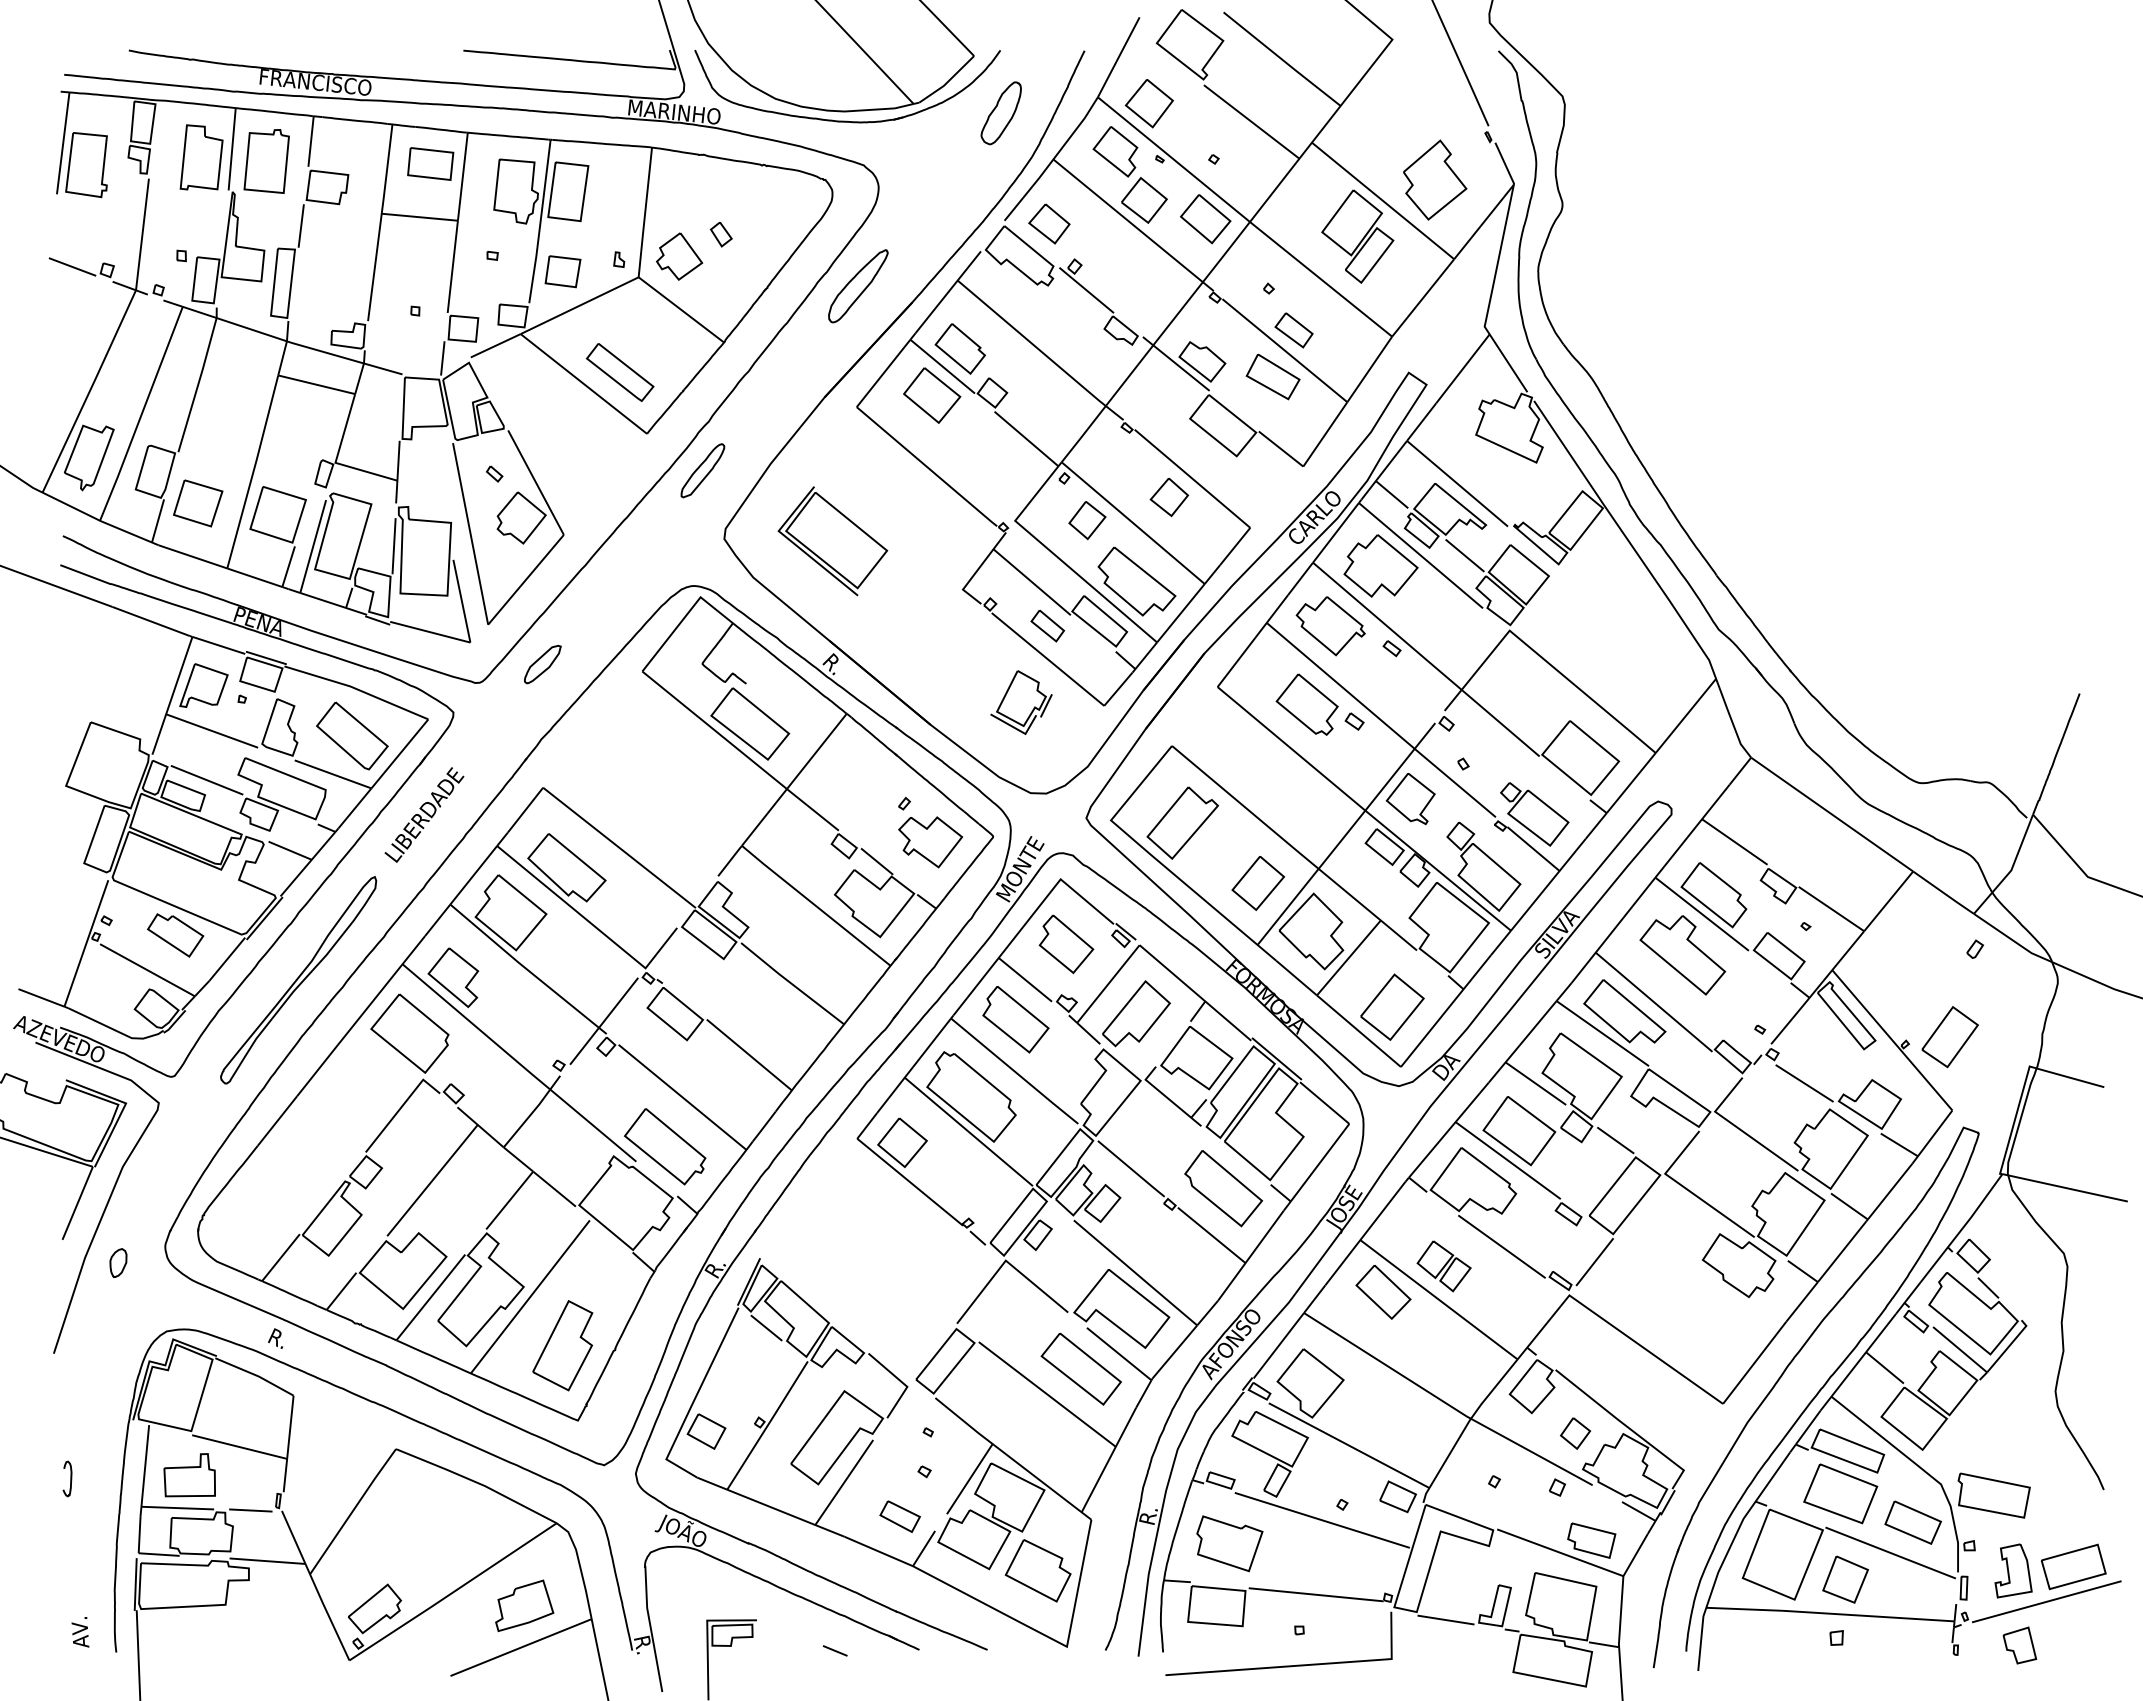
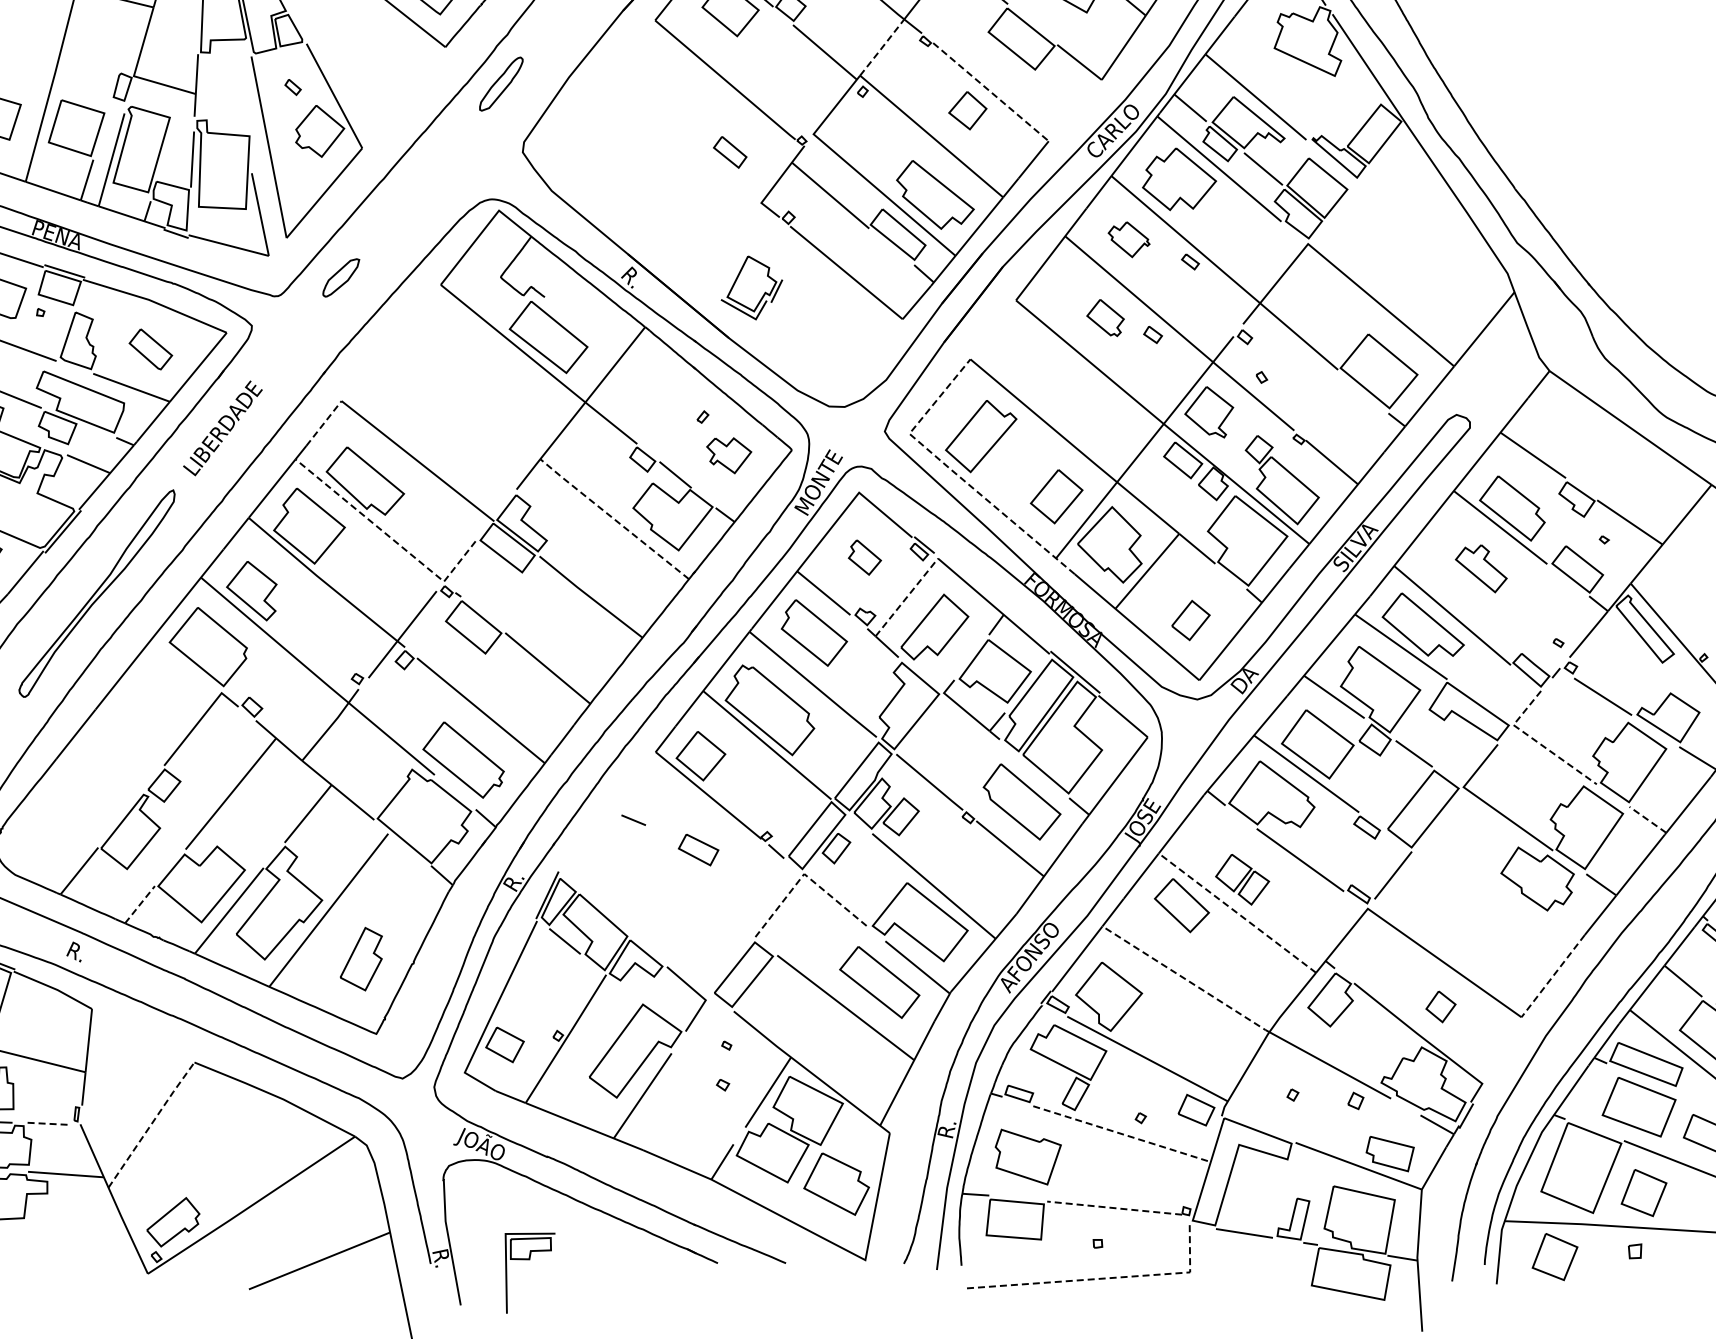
line: (1083, 434) -> (881, 47), solid -> dashed
line: (1192, 478) -> (990, 91), solid -> dashed
part: (1087, 520) -> (885, 133), removed
part: (832, 541) -> (630, 154), removed
part: (1047, 625) -> (729, 151), moved
part: (1330, 626) -> (1128, 239), size x0.6
part: (1021, 702) -> (751, 287), moved
part: (1306, 704) -> (1104, 317), size x0.6
part: (352, 735) -> (150, 348), size x0.6
line: (525, 809) -> (323, 422), solid -> dashed
part: (1534, 814) -> (1332, 427), removed
part: (930, 842) -> (728, 455), size x0.7
line: (1155, 858) -> (953, 471), solid -> dashed
line: (815, 905) -> (613, 518), solid -> dashed
line: (591, 923) -> (389, 536), solid -> dashed
part: (1066, 943) -> (864, 556), size x0.6
part: (1682, 955) -> (1480, 568), size x0.6
line: (1108, 984) -> (906, 597), solid -> dashed
part: (1392, 1006) -> (1190, 619), size x0.6
line: (1738, 1128) -> (1536, 741), solid -> dashed
line: (1849, 1206) -> (1647, 819), solid -> dashed
line: (1006, 1261) -> (804, 874), solid -> dashed
line: (341, 1291) -> (139, 904), solid -> dashed
line: (1439, 1299) -> (1237, 912), solid -> dashed
part: (562, 1345) -> (360, 958), size x0.7
line: (1754, 1362) -> (1552, 975), solid -> dashed
line: (1388, 1366) -> (1186, 979), solid -> dashed
part: (1575, 1433) -> (1440, 1006), moved
line: (250, 1510) -> (48, 1123), solid -> dashed
line: (353, 1510) -> (151, 1123), solid -> dashed
part: (899, 1516) -> (697, 849), moved
line: (1323, 1520) -> (1121, 1133), solid -> dashed
line: (1316, 1594) -> (1114, 1207), solid -> dashed
part: (524, 1605) -> (322, 1218), removed
part: (1756, 1643) -> (1554, 1256), added
line: (834, 1650) -> (632, 819), moved
line: (1303, 1665) -> (1101, 1278), solid -> dashed

